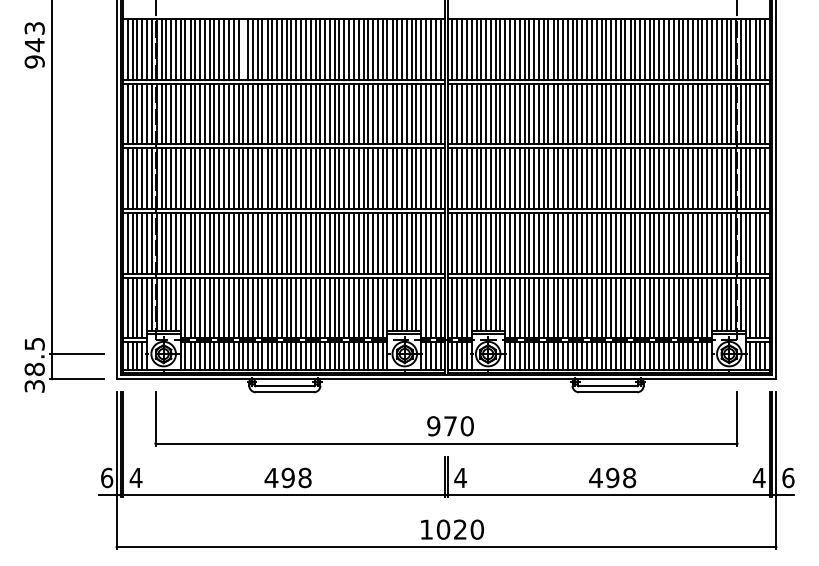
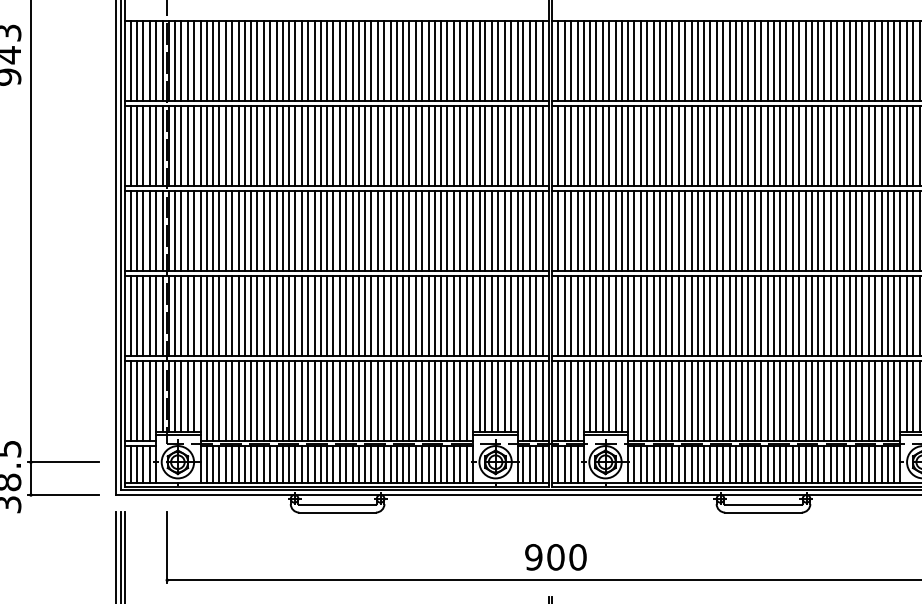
line: (243, 48) -> (283, 59), added
text: (450, 426) -> (555, 557), 970 -> 900

